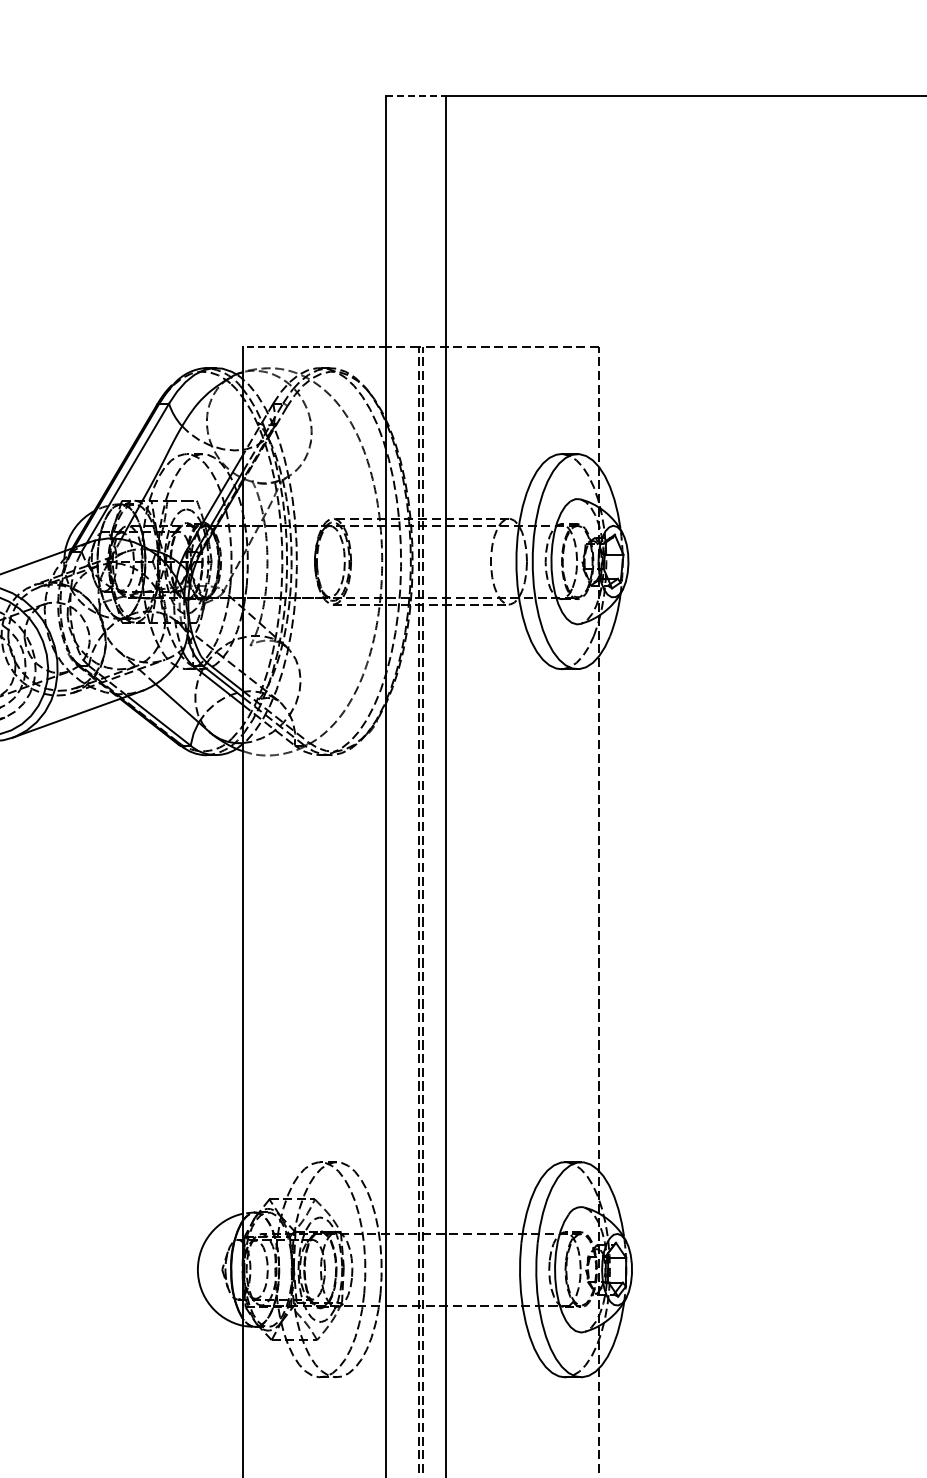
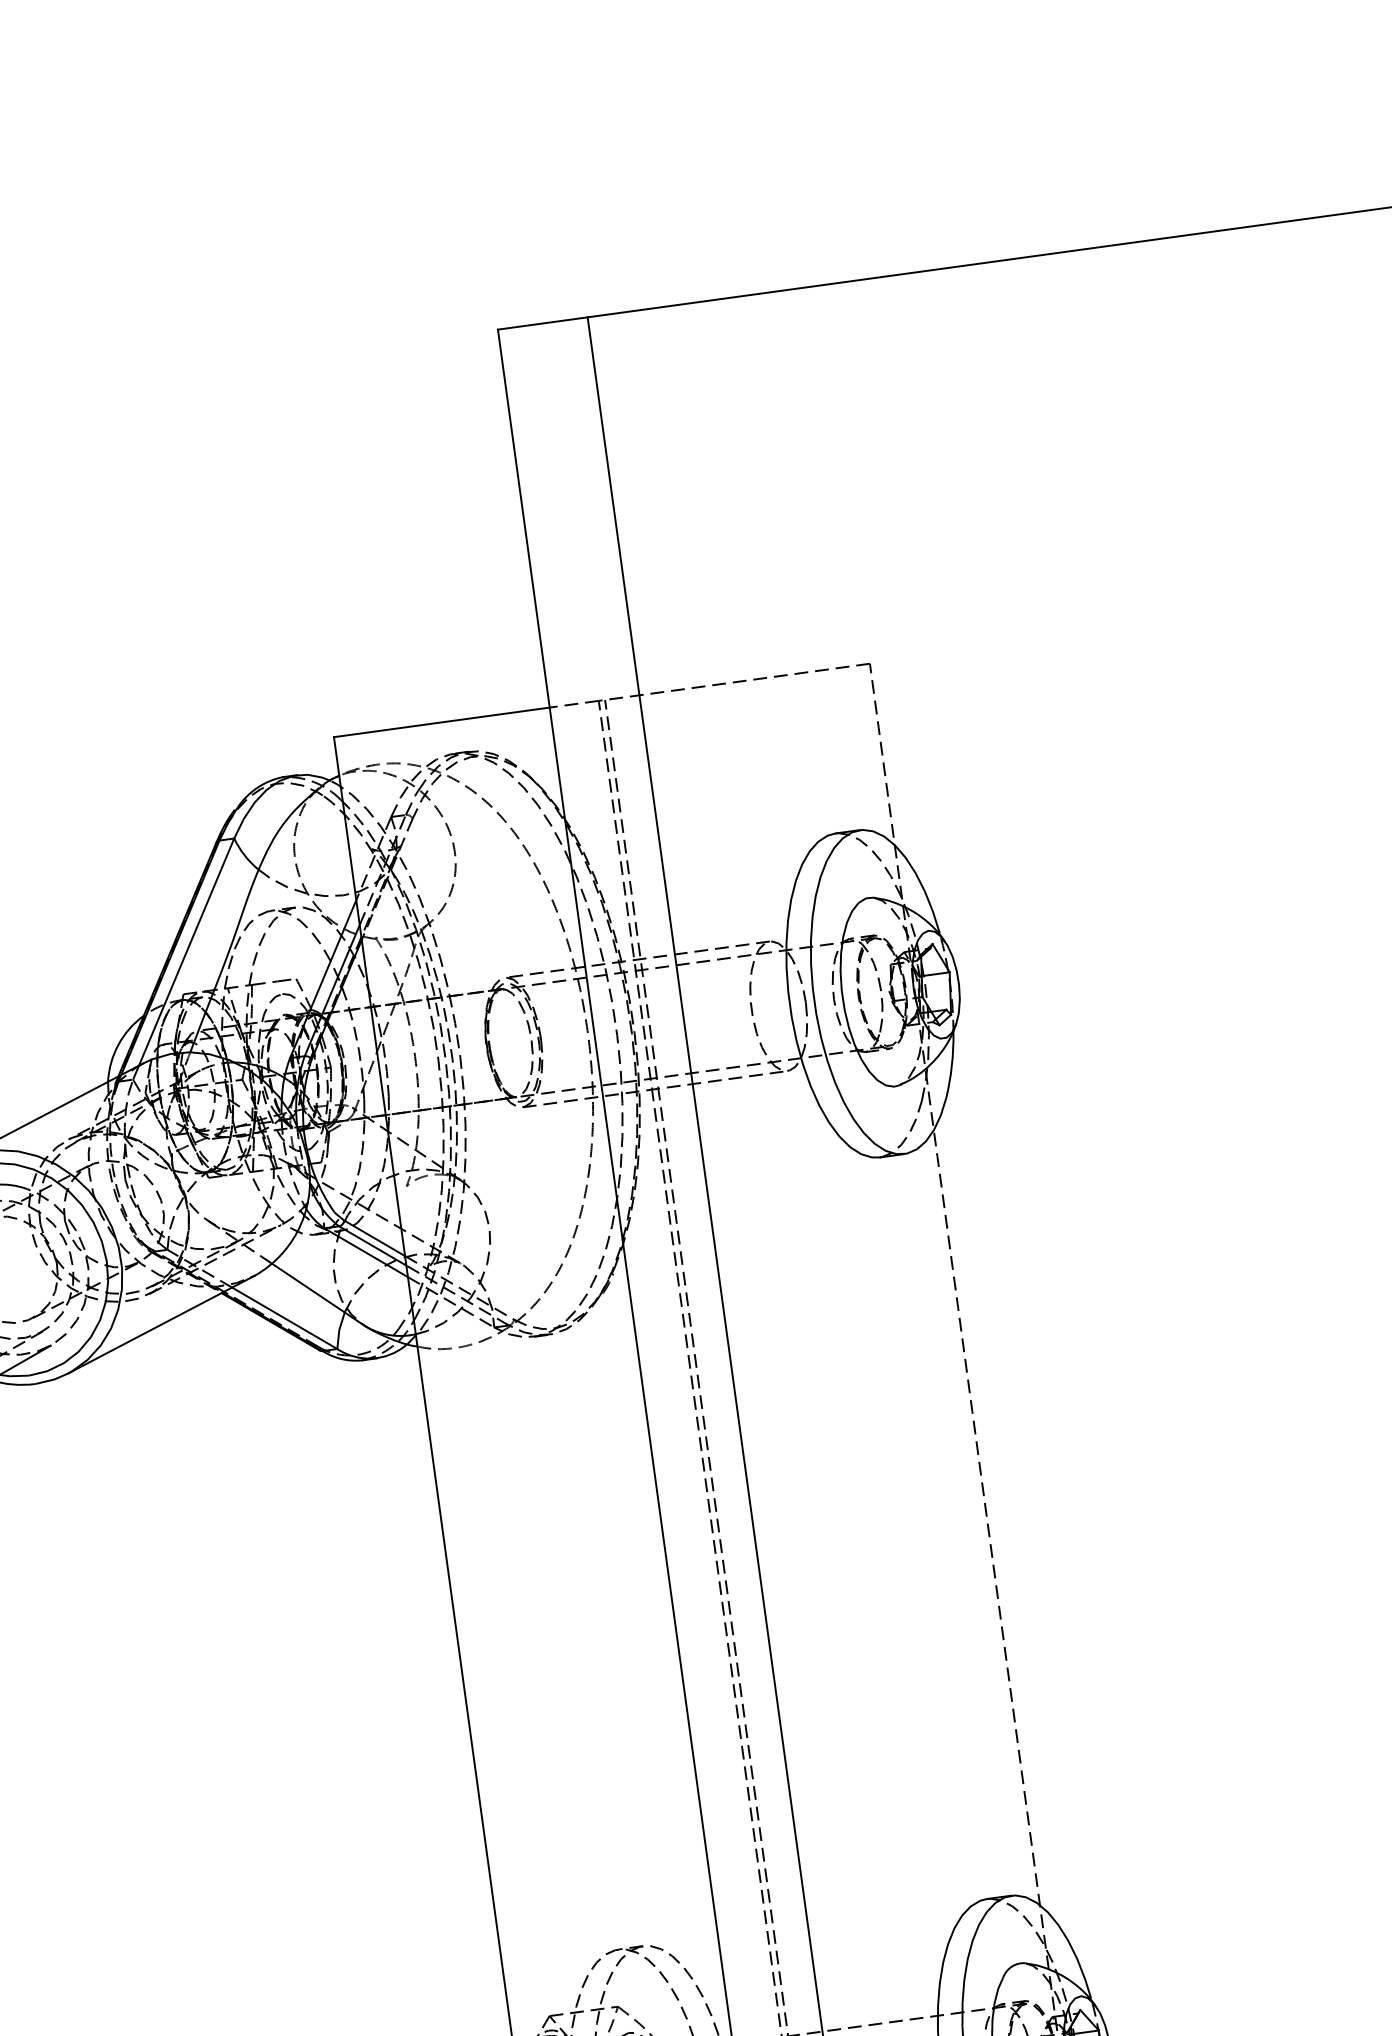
line: (416, 95) -> (543, 323), dashed -> solid
line: (314, 346) -> (441, 722), dashed -> solid

